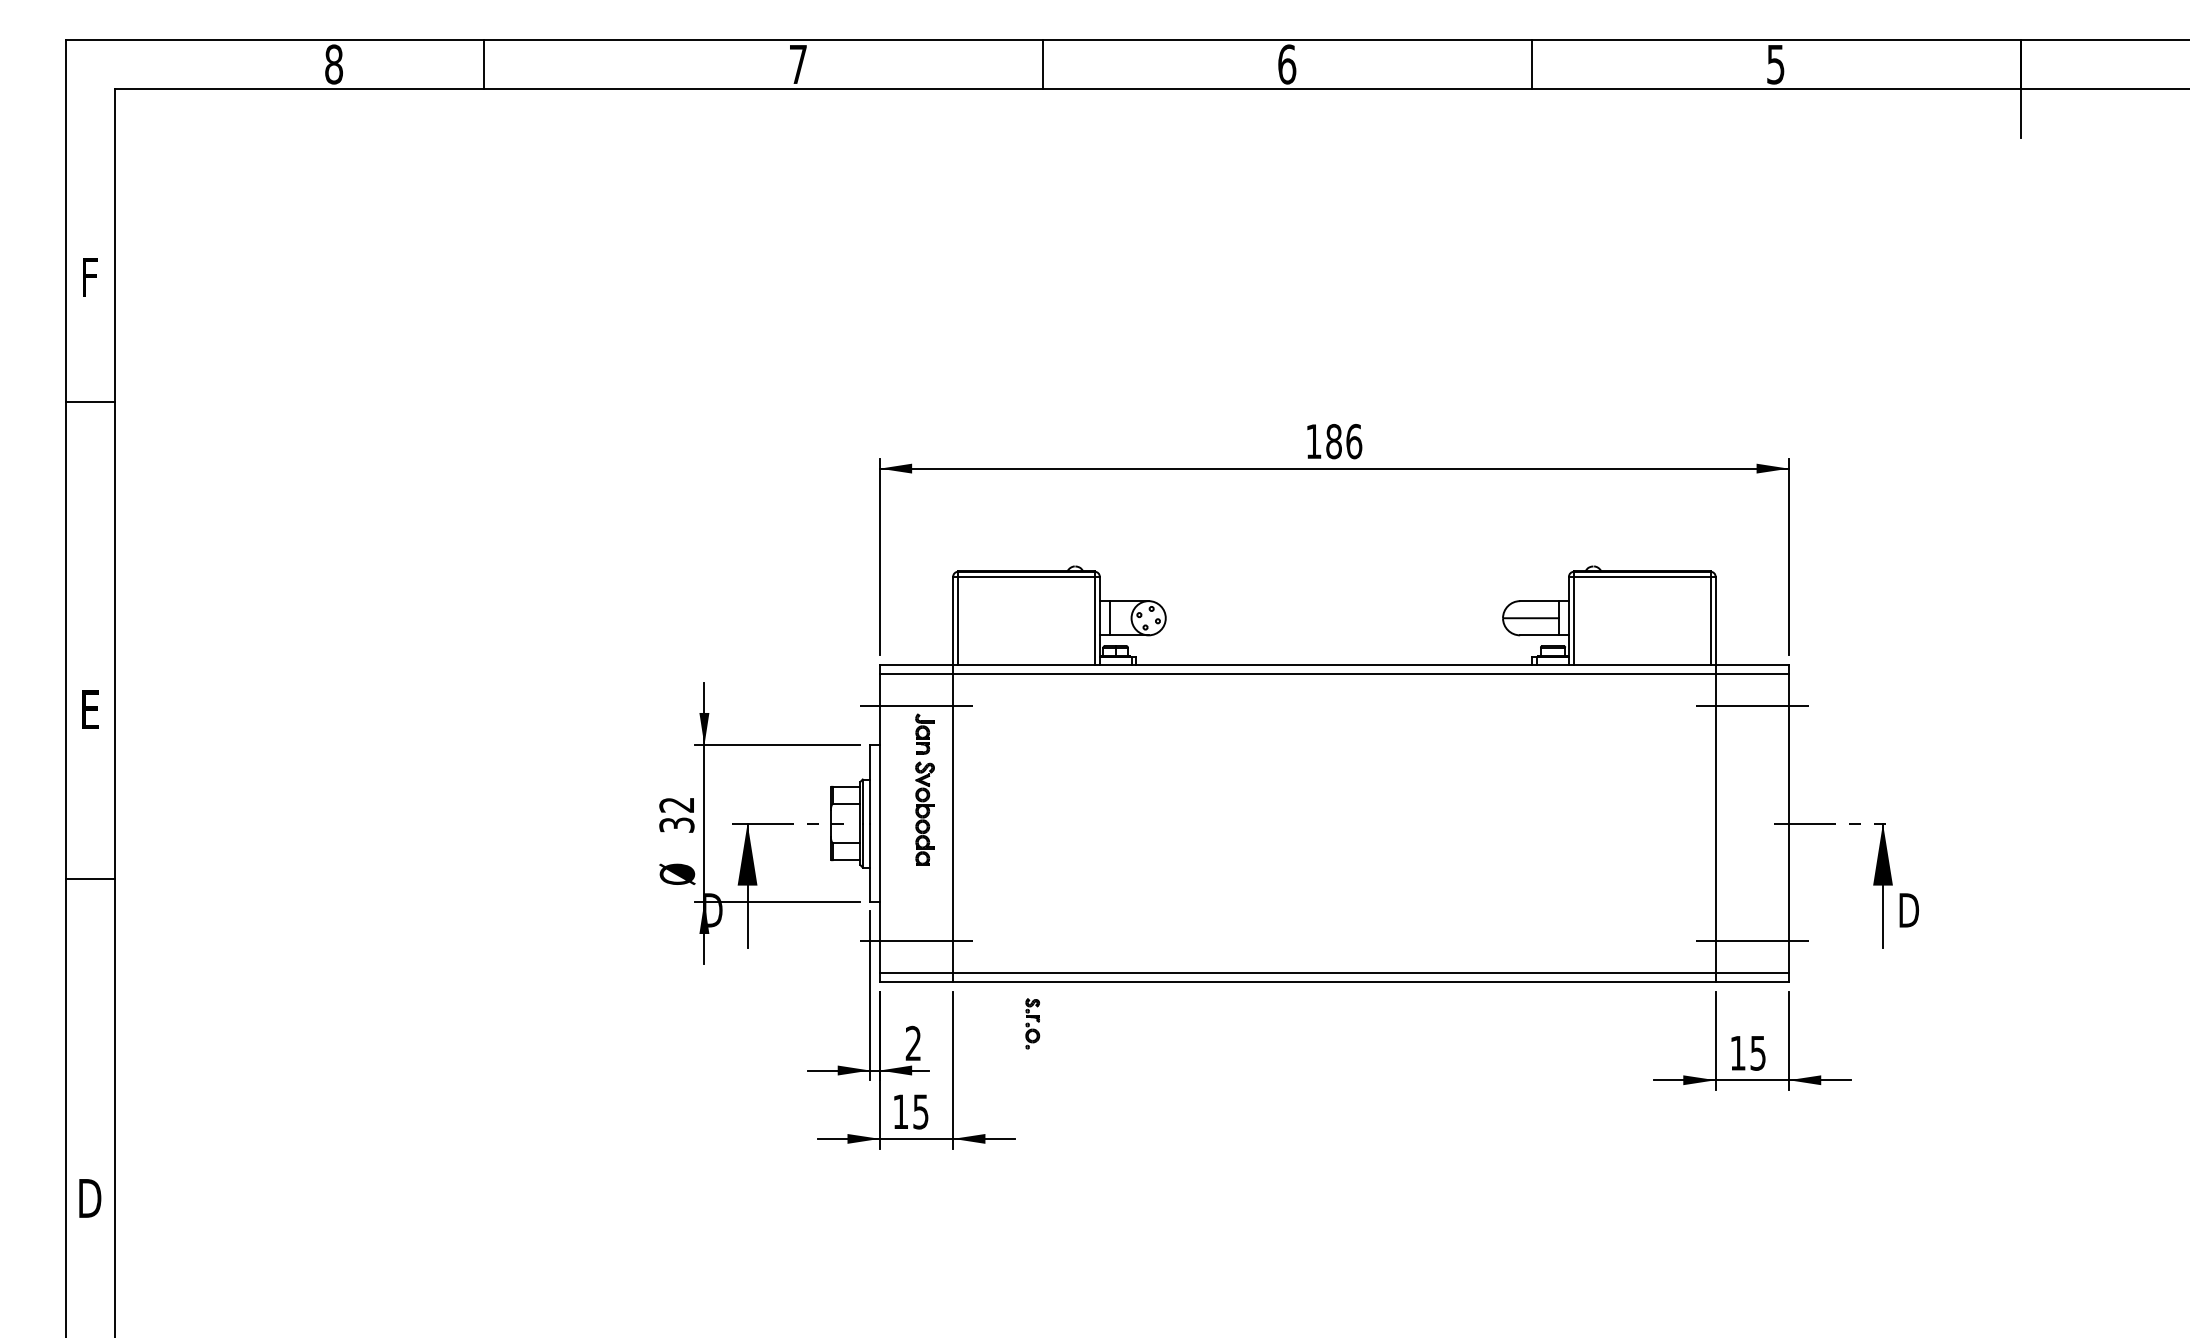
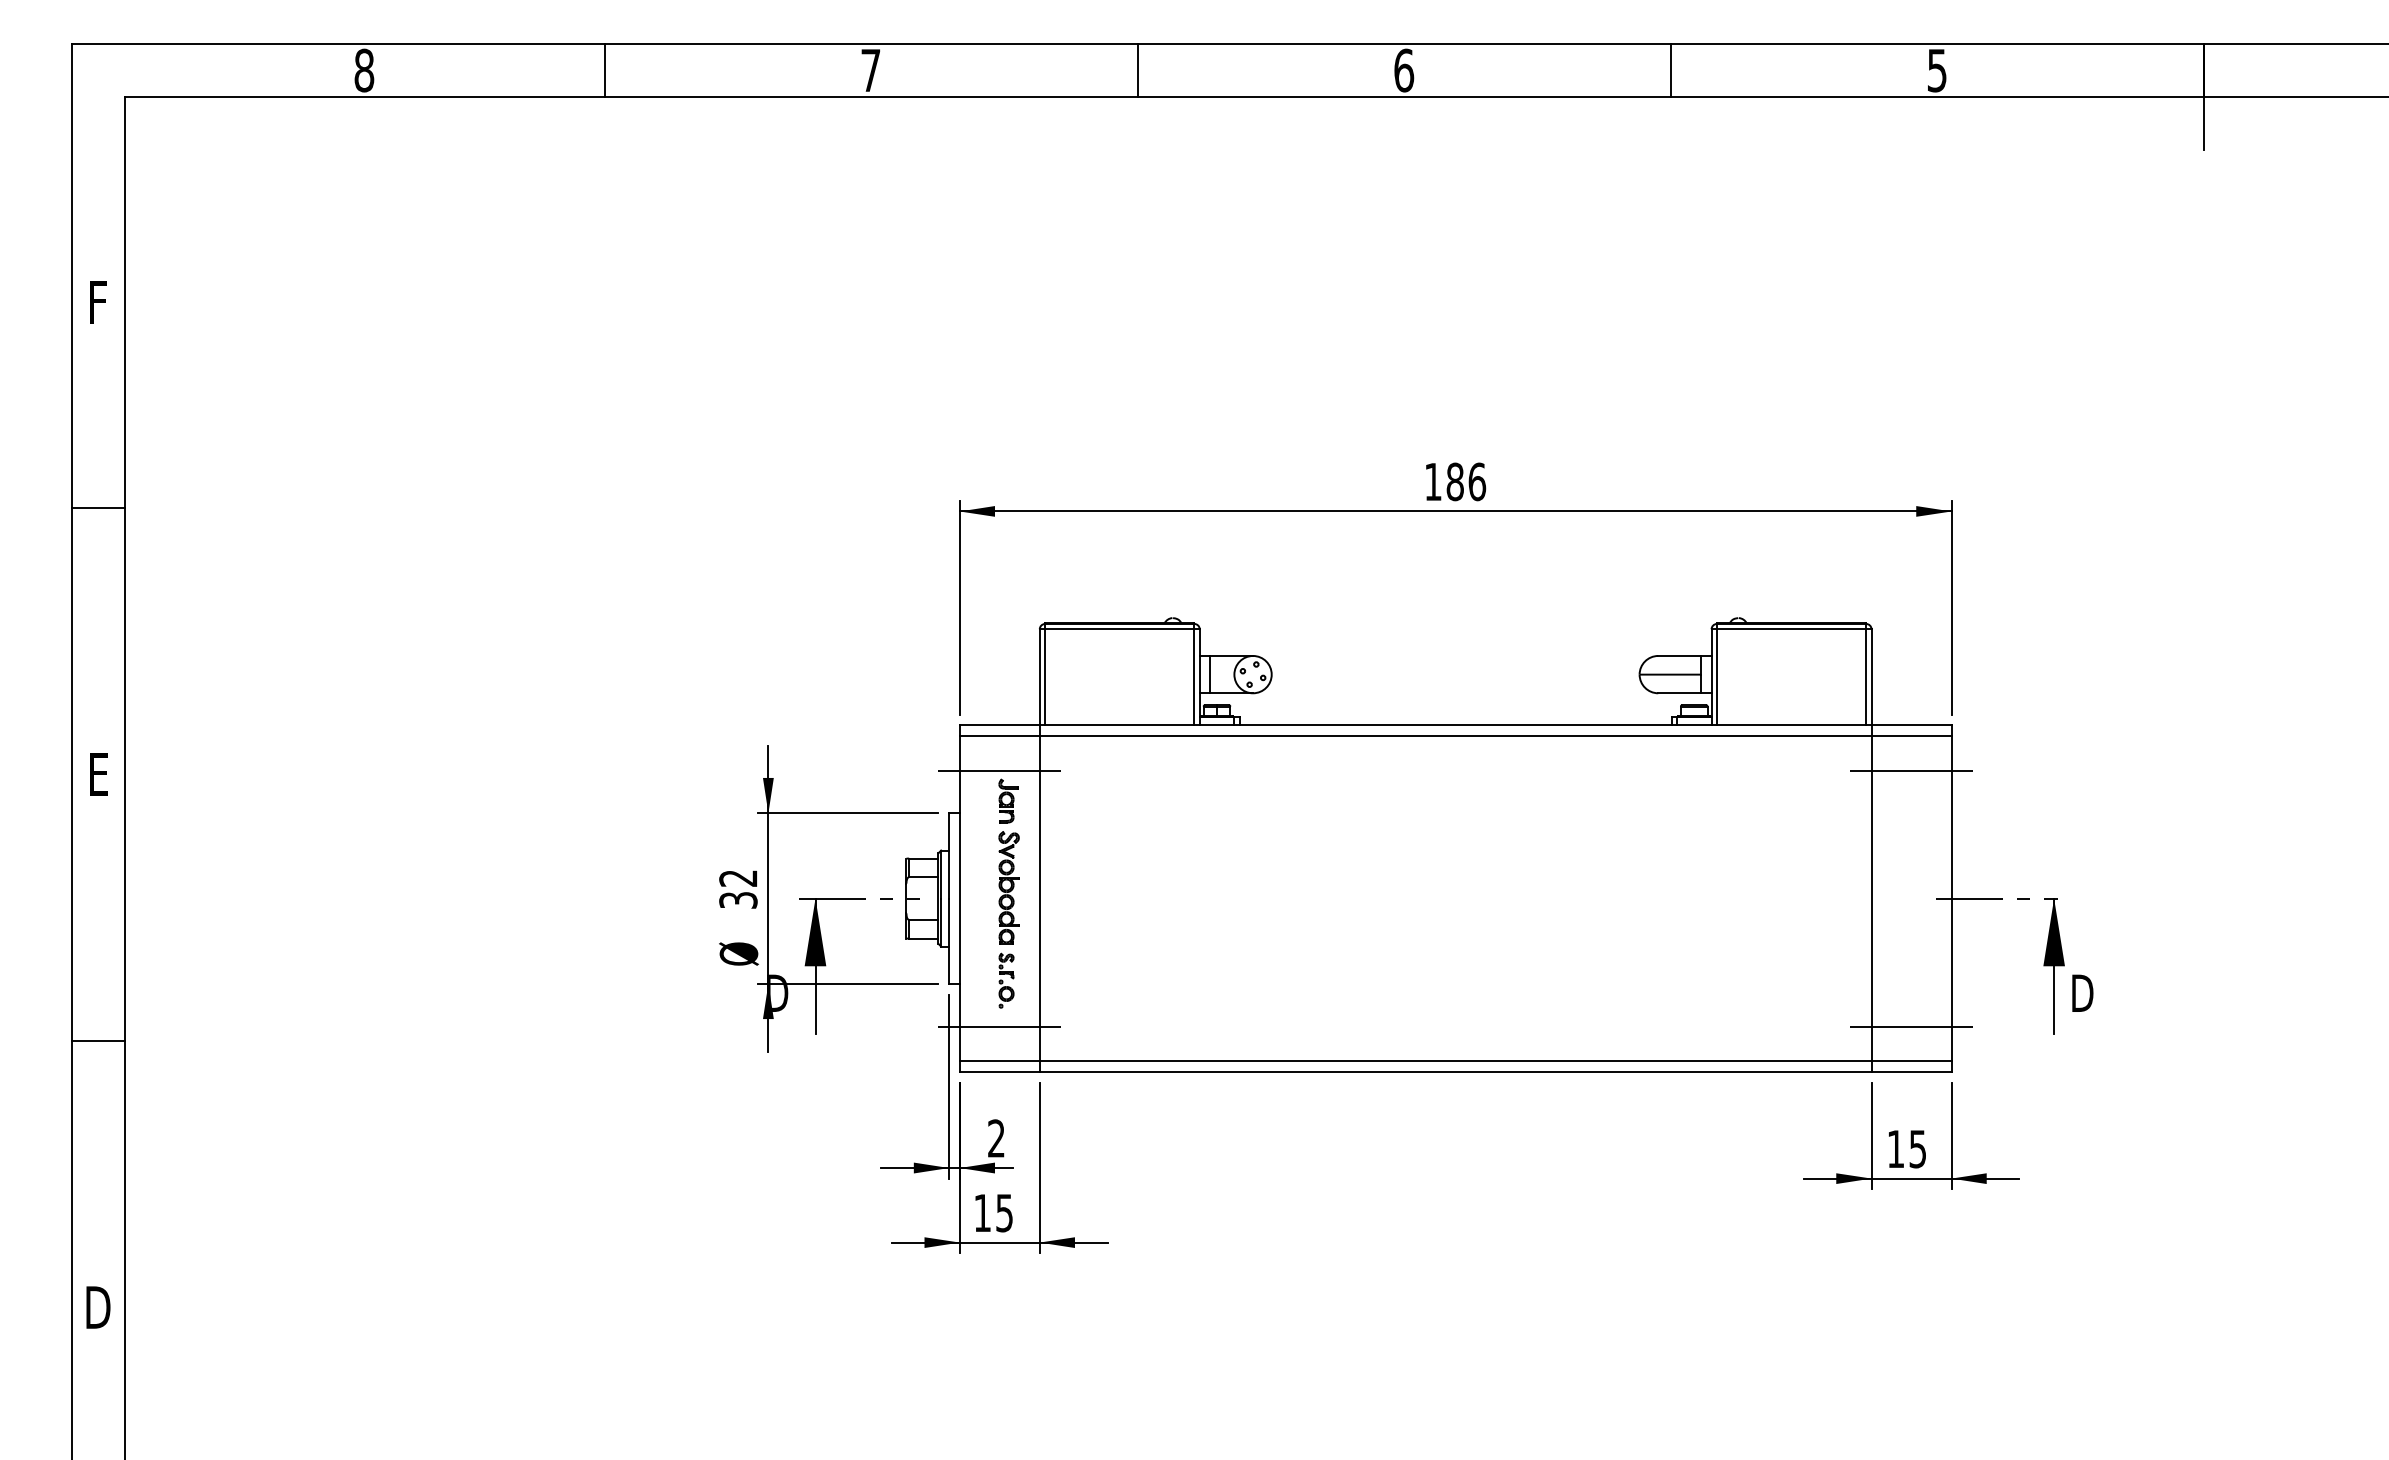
line: (484, 63) -> (604, 69), moved
line: (89, 402) -> (97, 508), moved
line: (89, 878) -> (97, 1040), moved
part: (1032, 1023) -> (1006, 980), moved

